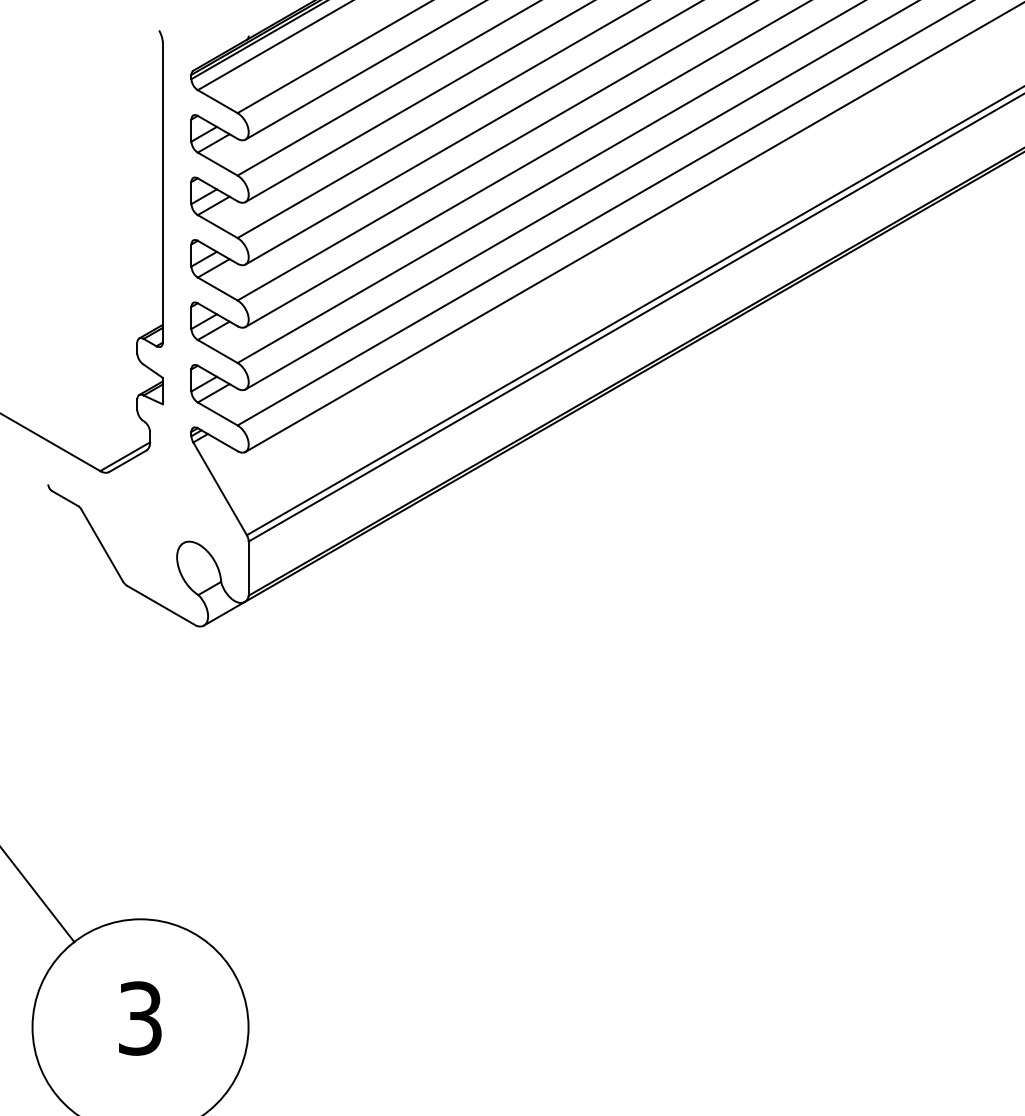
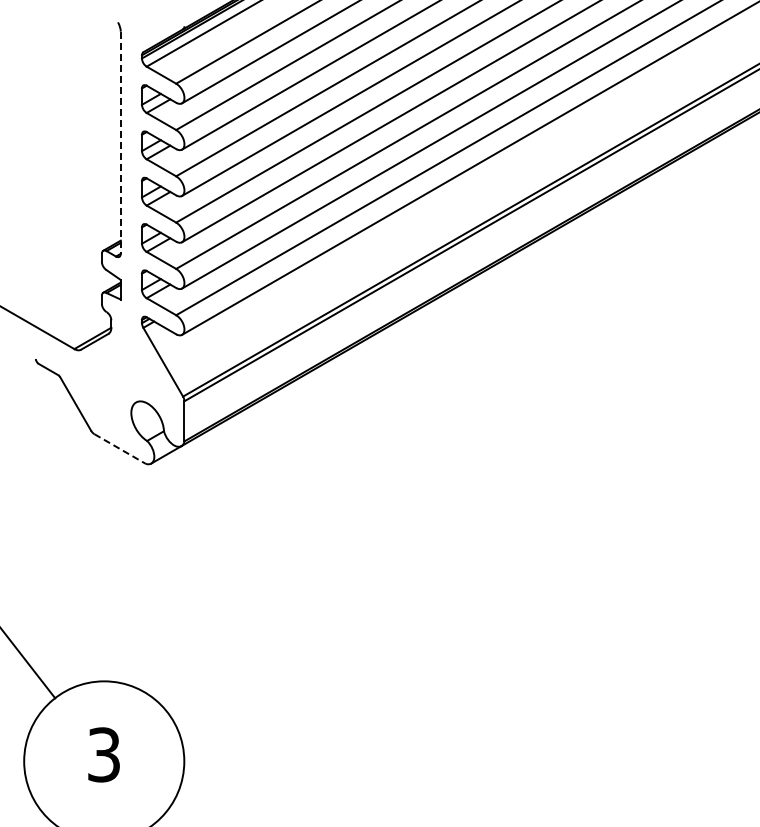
line: (162, 193) -> (120, 143), solid -> dashed
line: (162, 605) -> (120, 448), solid -> dashed

